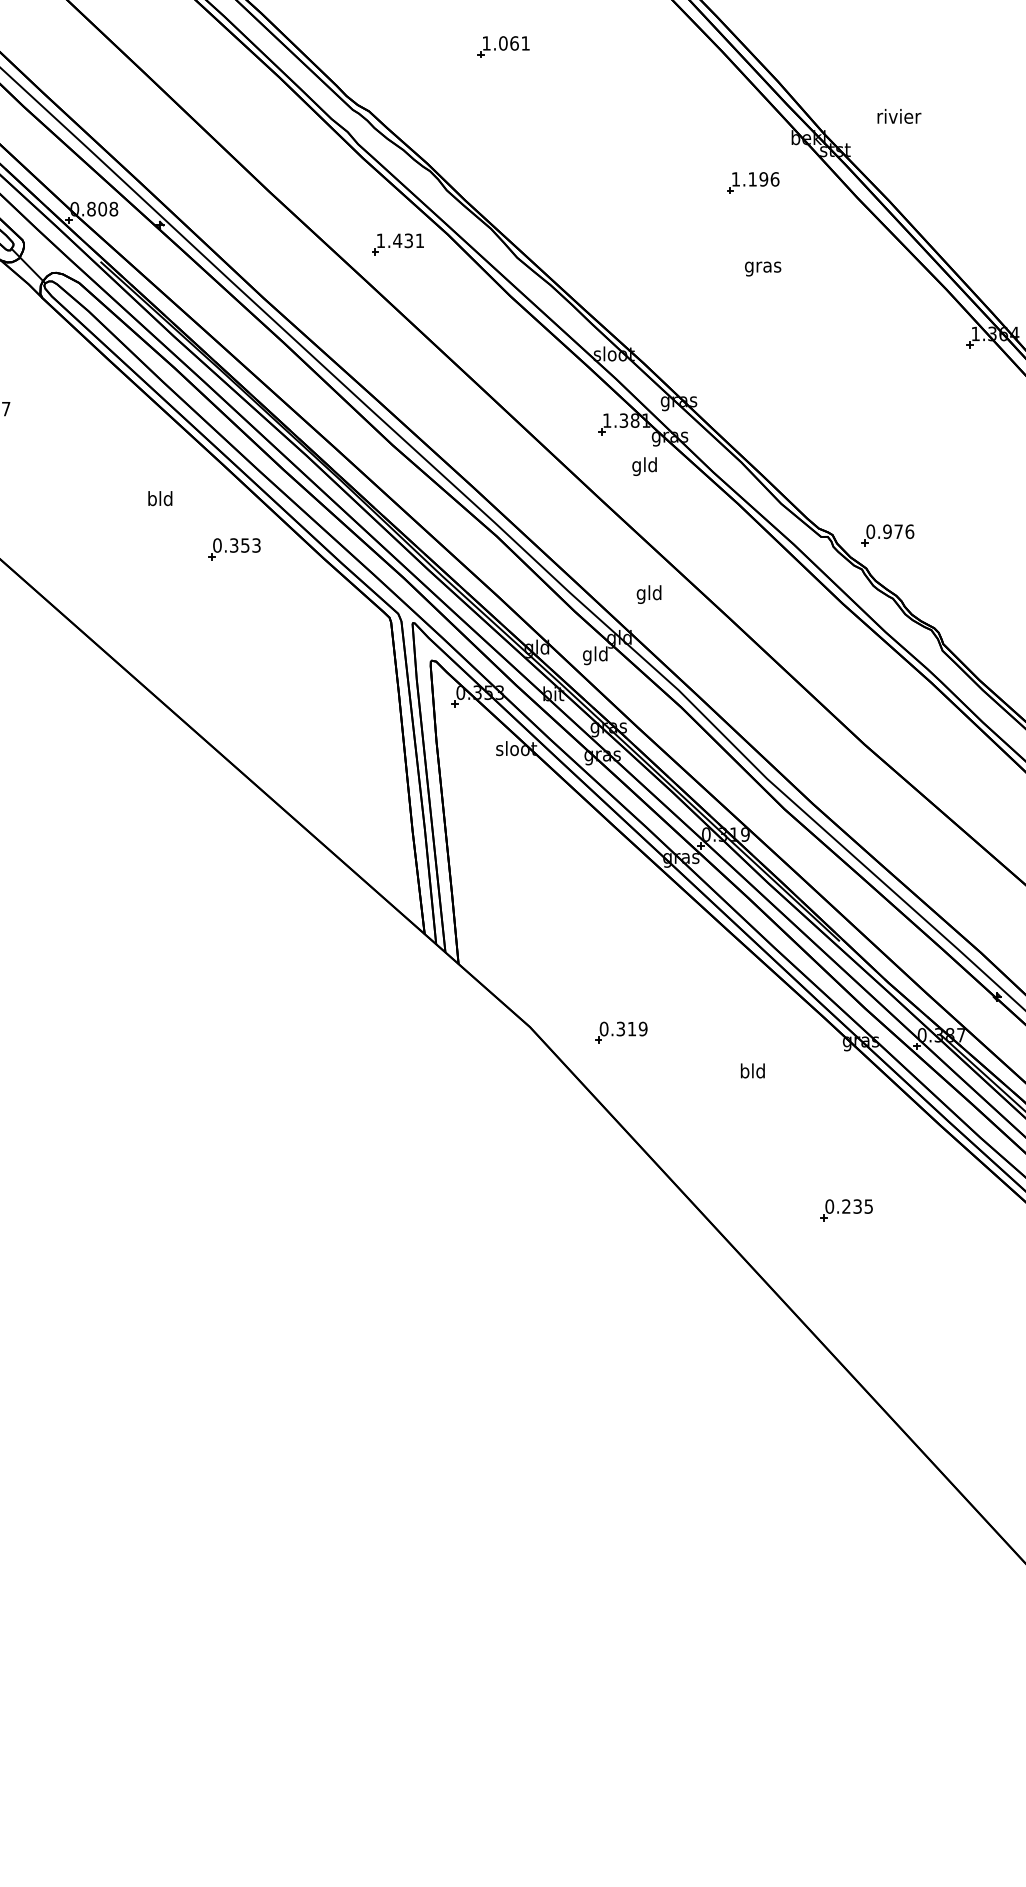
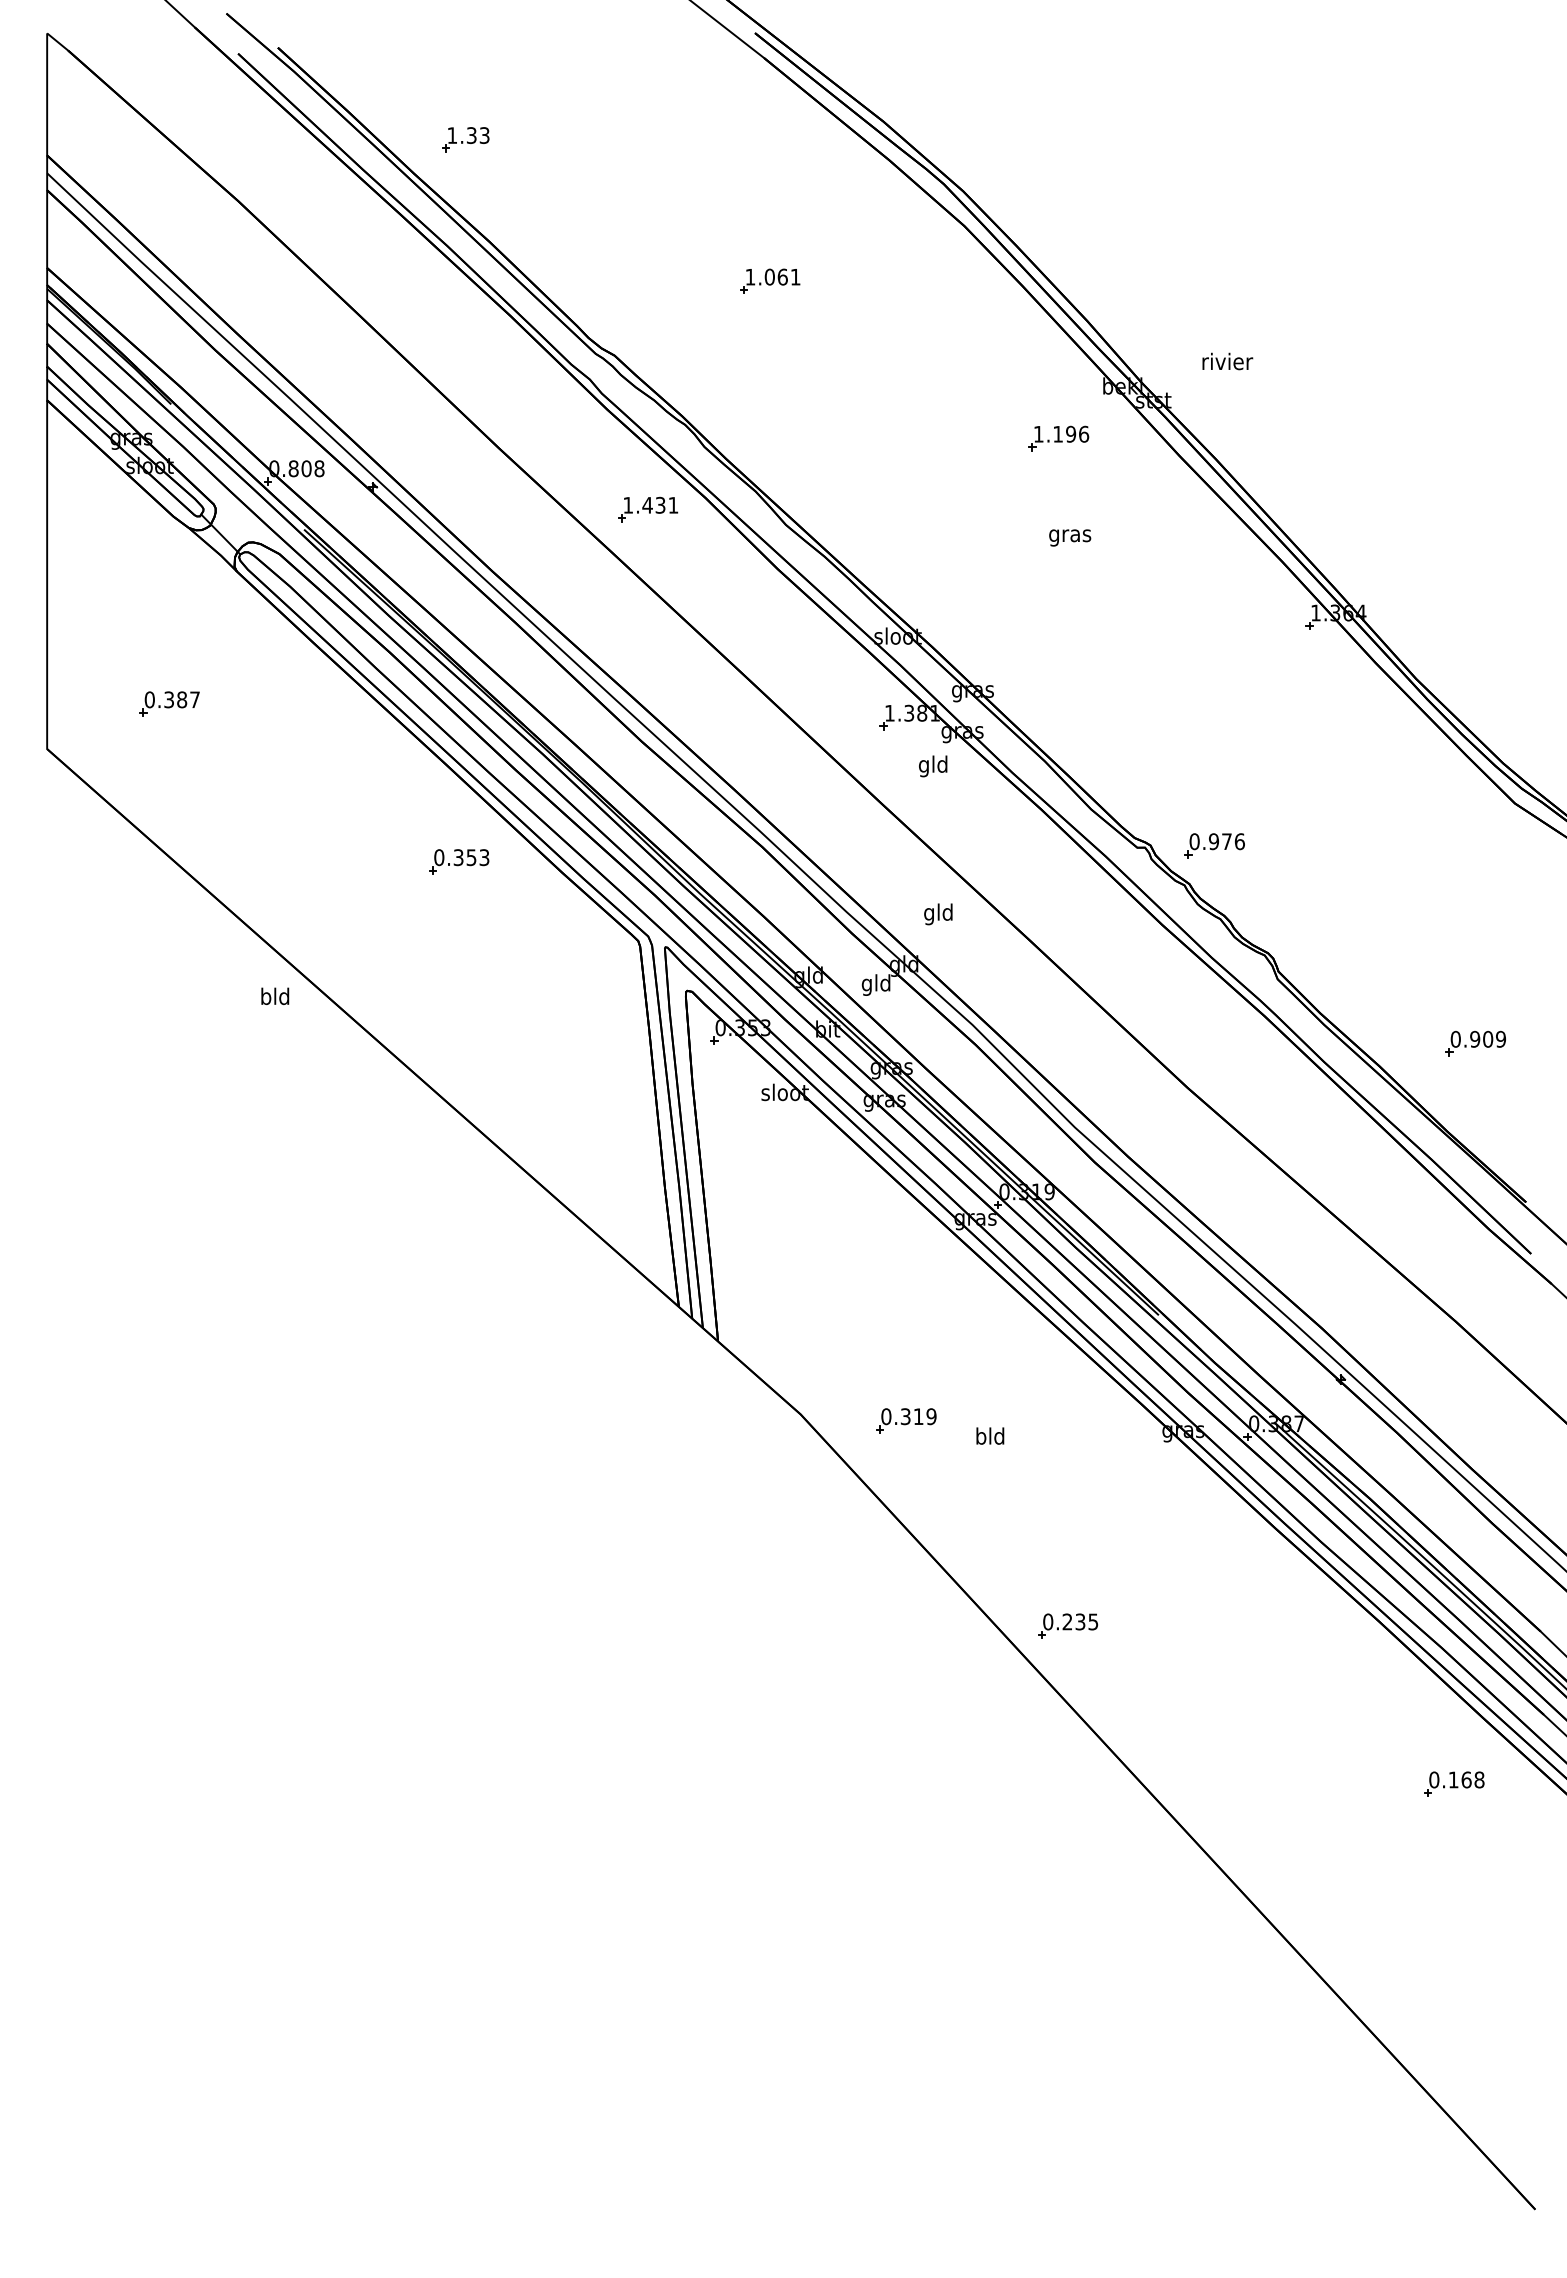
text: (160, 497) -> (275, 995), moved
text: (753, 1070) -> (990, 1435), moved
part: (847, 1209) -> (1068, 1625), moved

